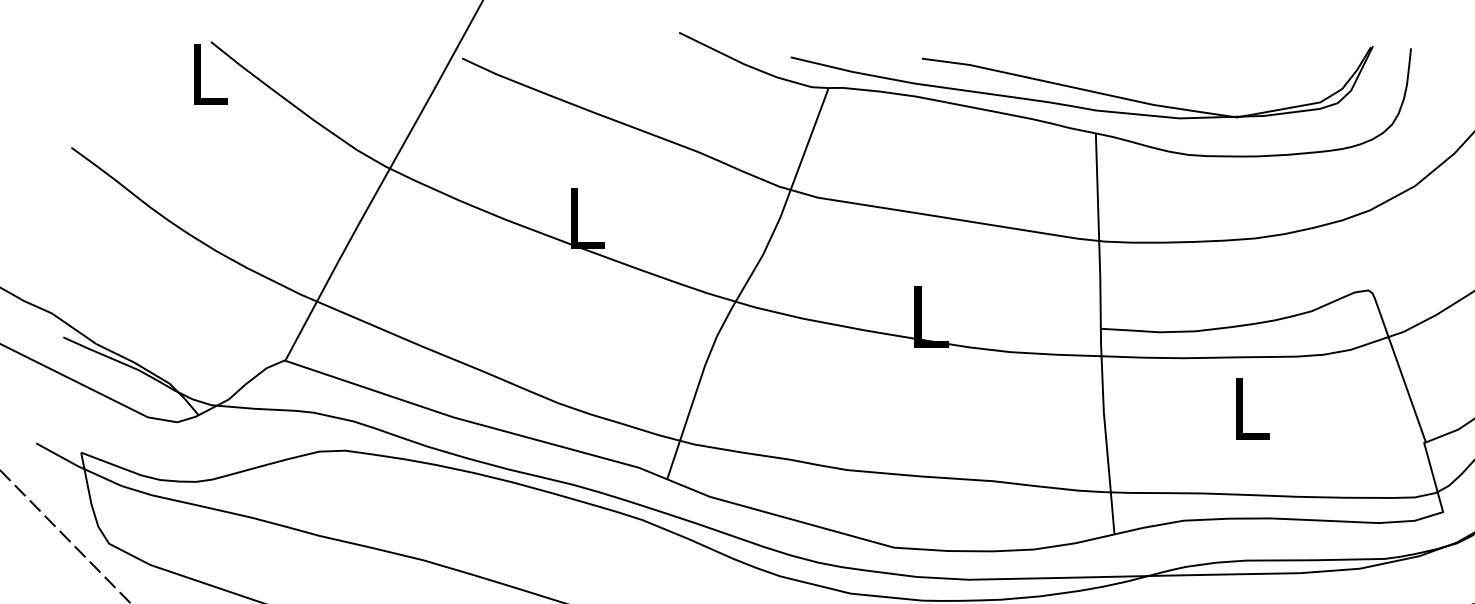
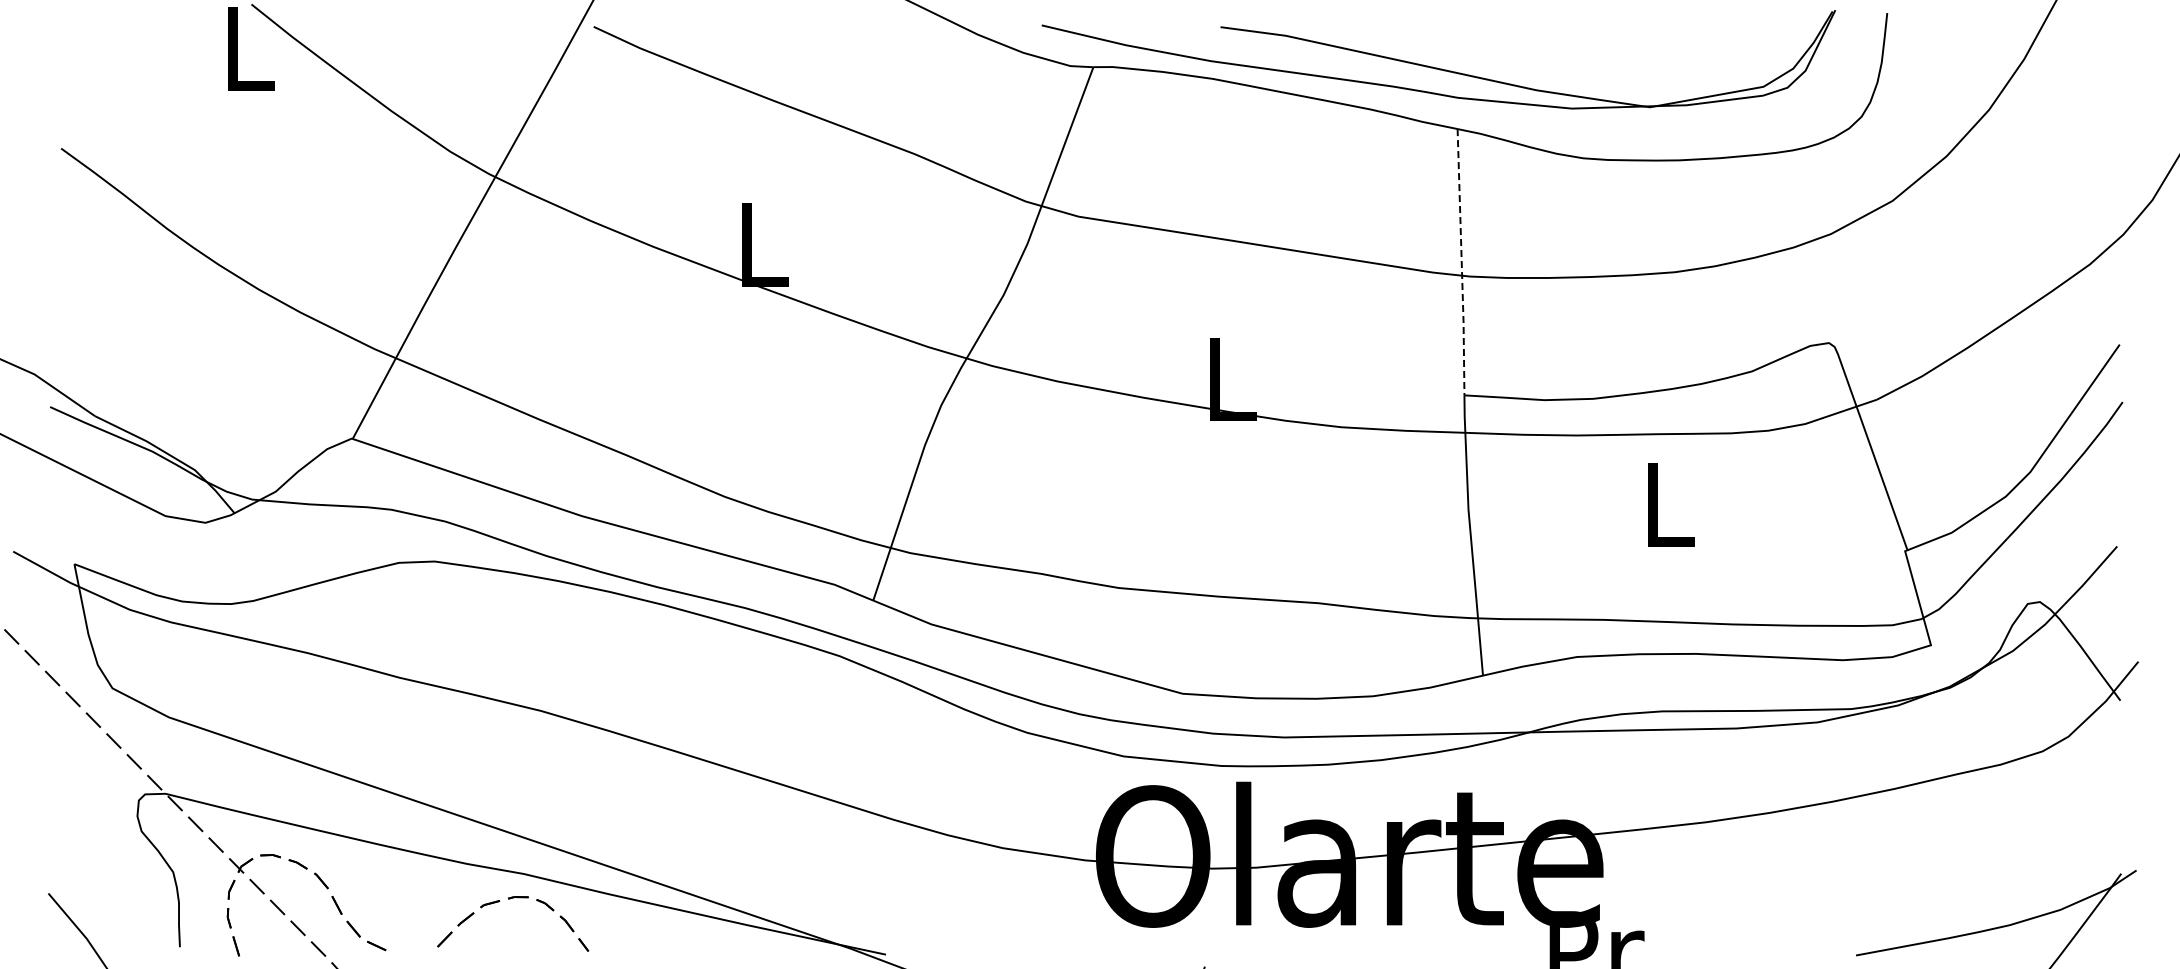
line: (1098, 231) -> (1461, 262), solid -> dashed

